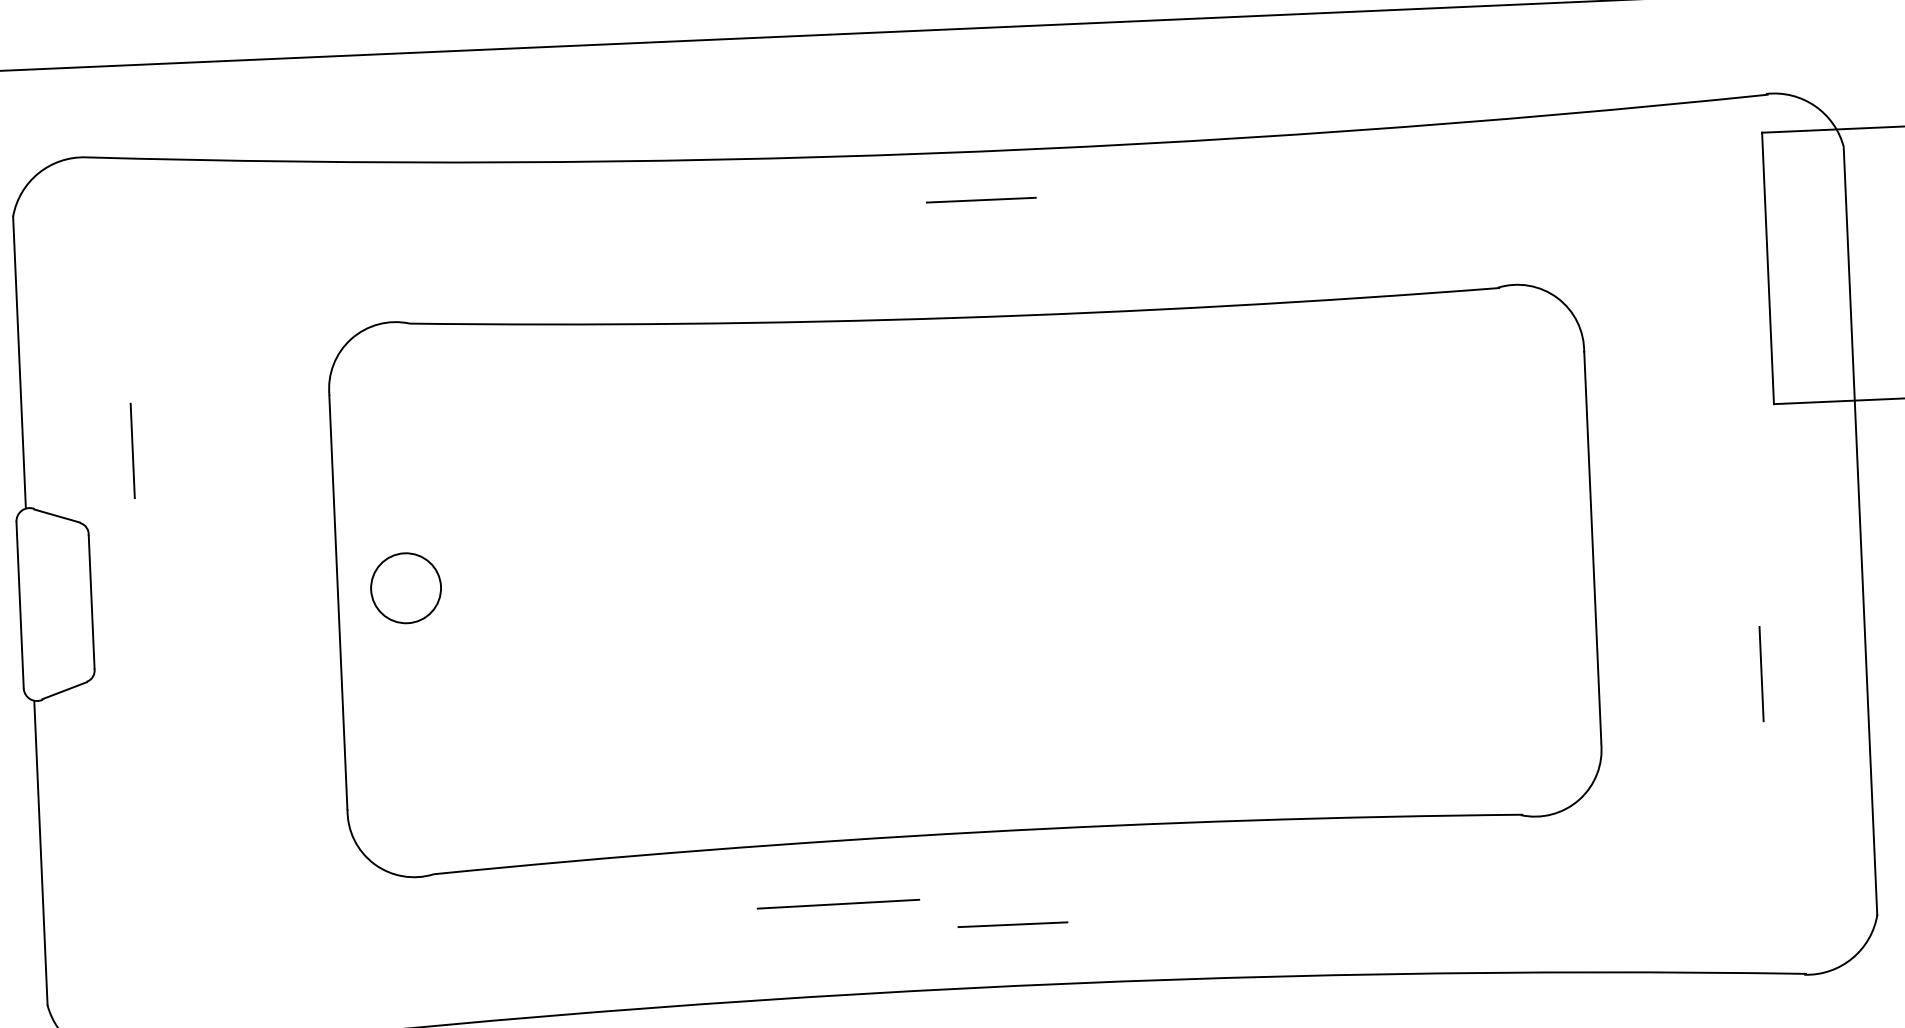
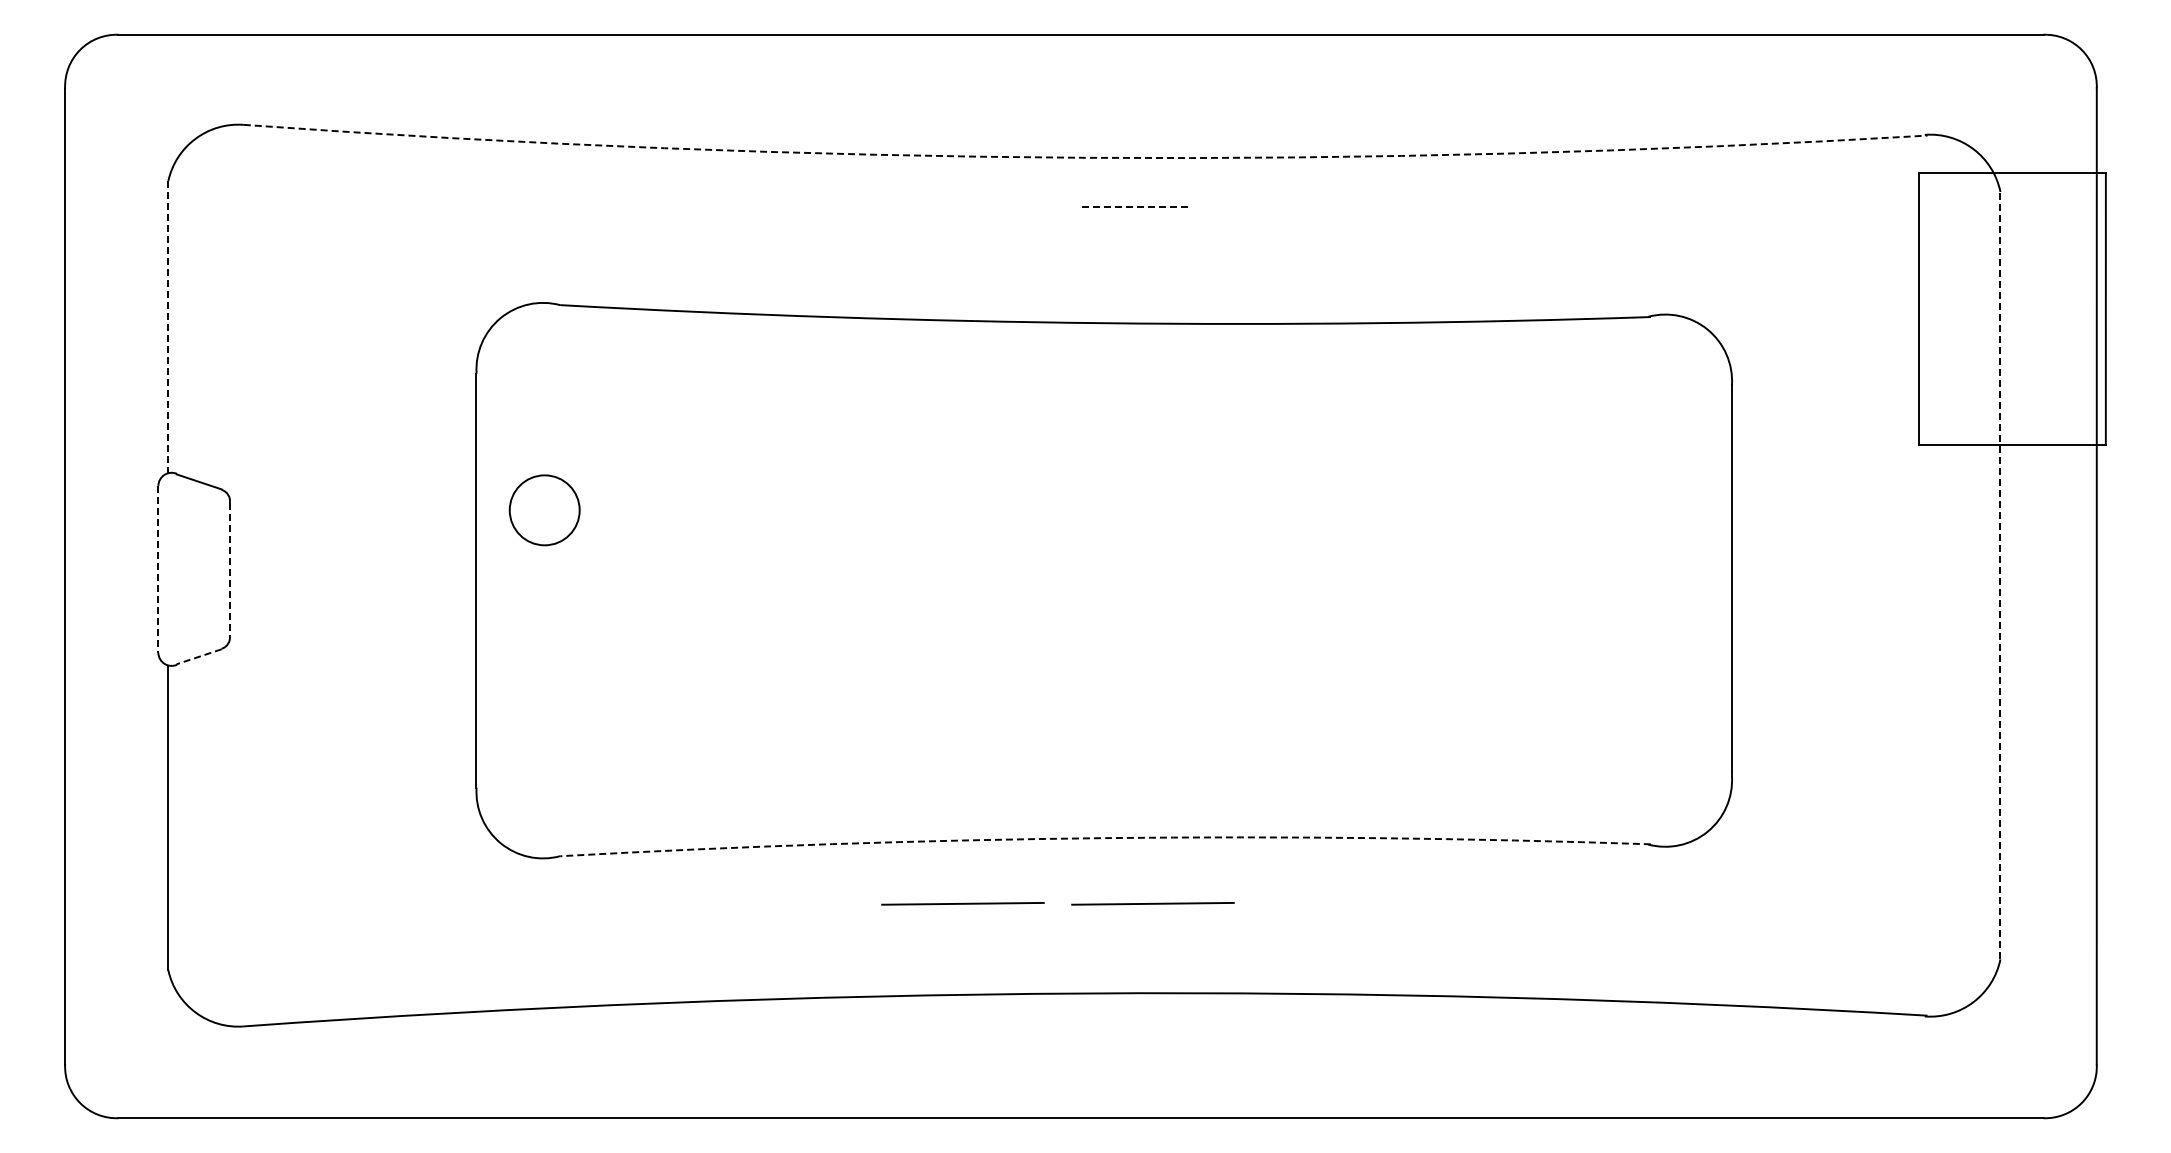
arc: (928, 153) -> (1085, 157), solid -> dashed
line: (981, 199) -> (1136, 206), solid -> dashed
line: (19, 362) -> (168, 326), solid -> dashed
line: (132, 451) -> (277, 420), removed
line: (1860, 531) -> (2000, 576), solid -> dashed
circle: (405, 588) -> (544, 510), moved
line: (92, 603) -> (230, 570), solid -> dashed
line: (20, 605) -> (158, 569), solid -> dashed
line: (1761, 674) -> (1895, 714), removed
line: (64, 690) -> (199, 656), solid -> dashed
arc: (978, 832) -> (1105, 838), solid -> dashed
line: (1027, 895) -> (1152, 903), added
line: (1012, 924) -> (1135, 931), removed

